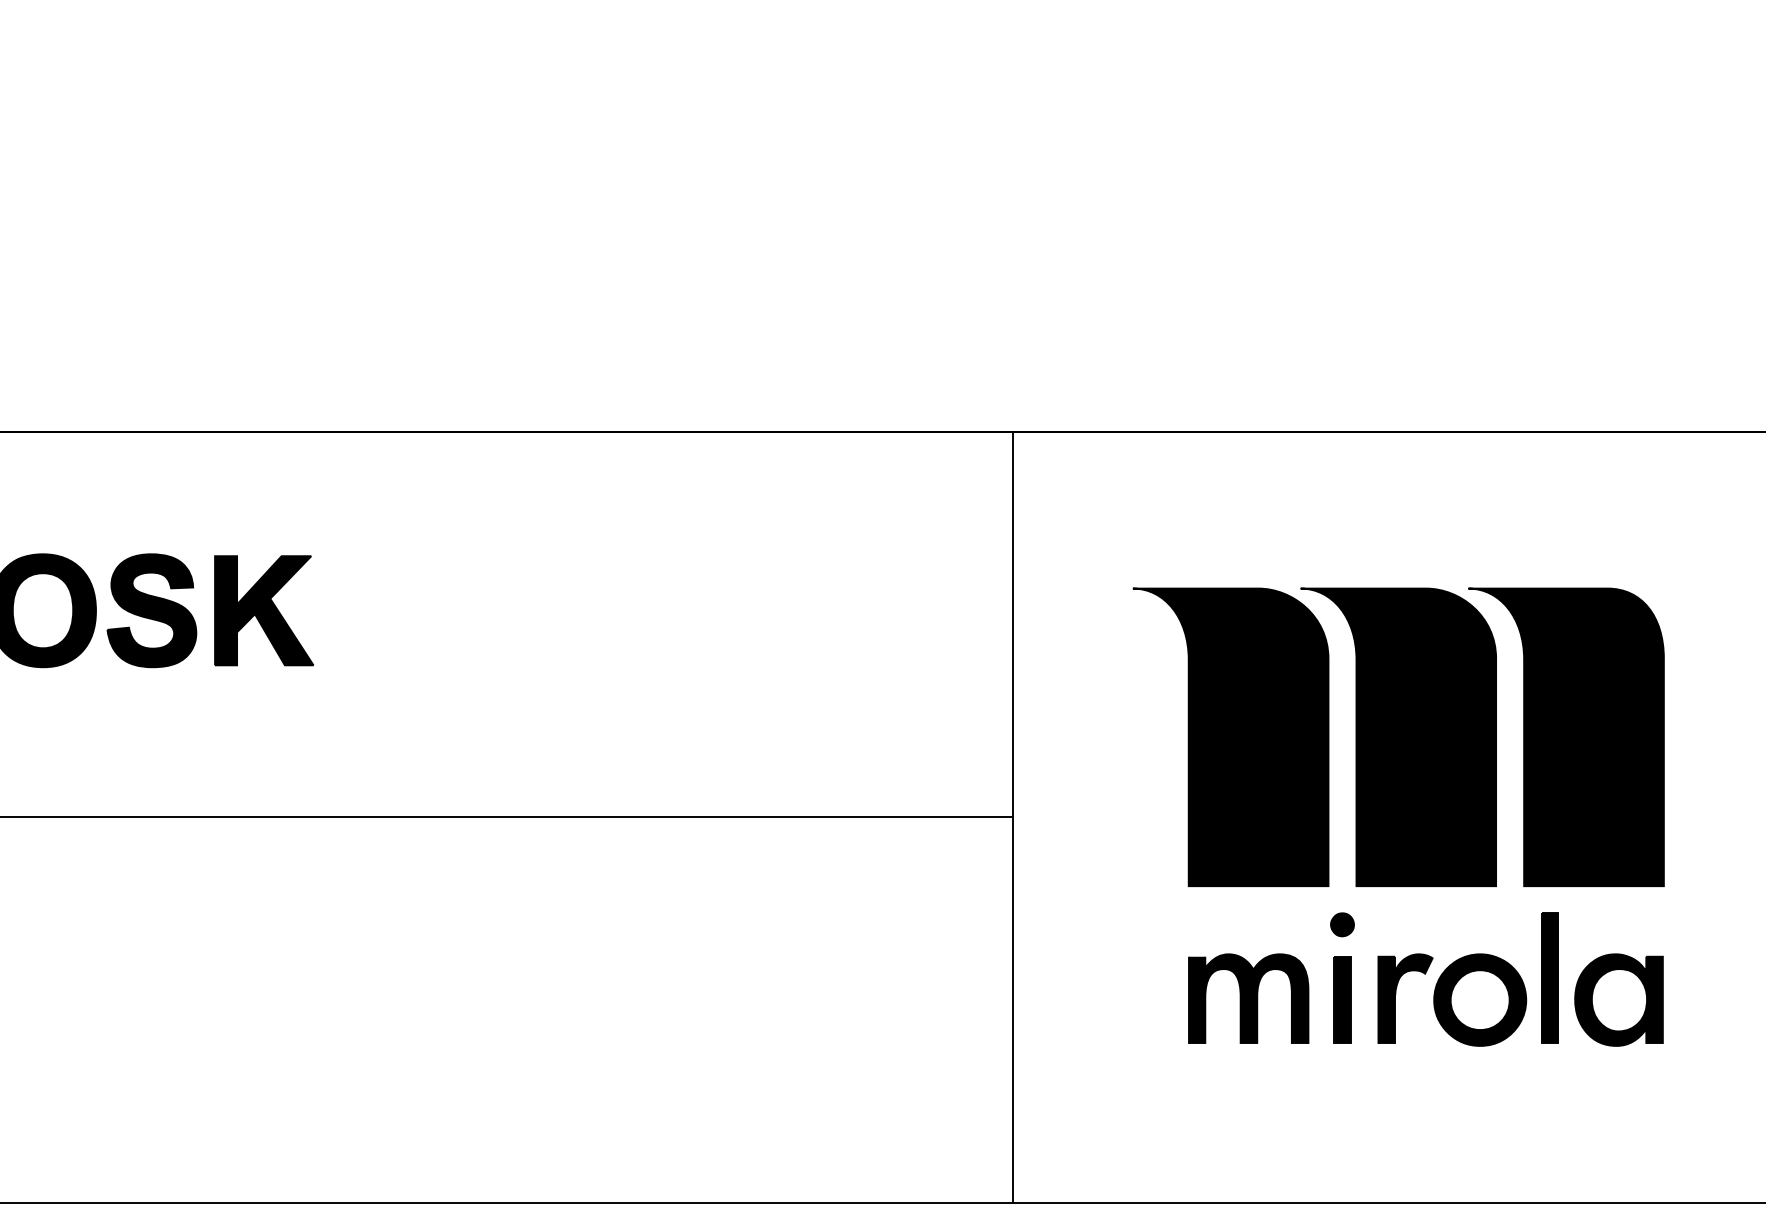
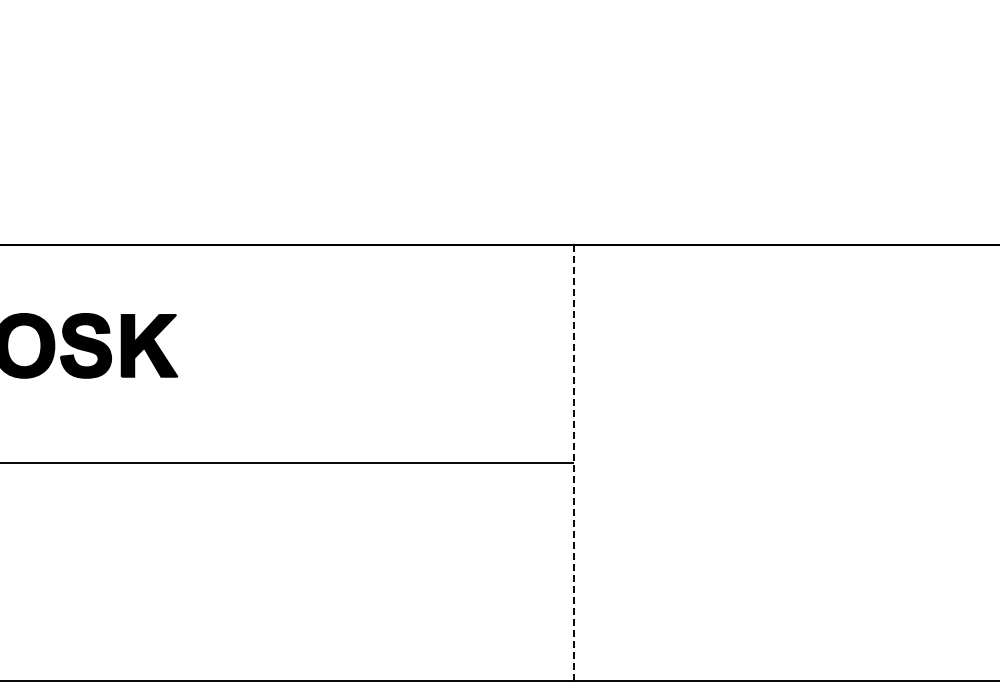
part: (1399, 816) -> (792, 462), removed
line: (1012, 818) -> (573, 463), solid -> dashed

